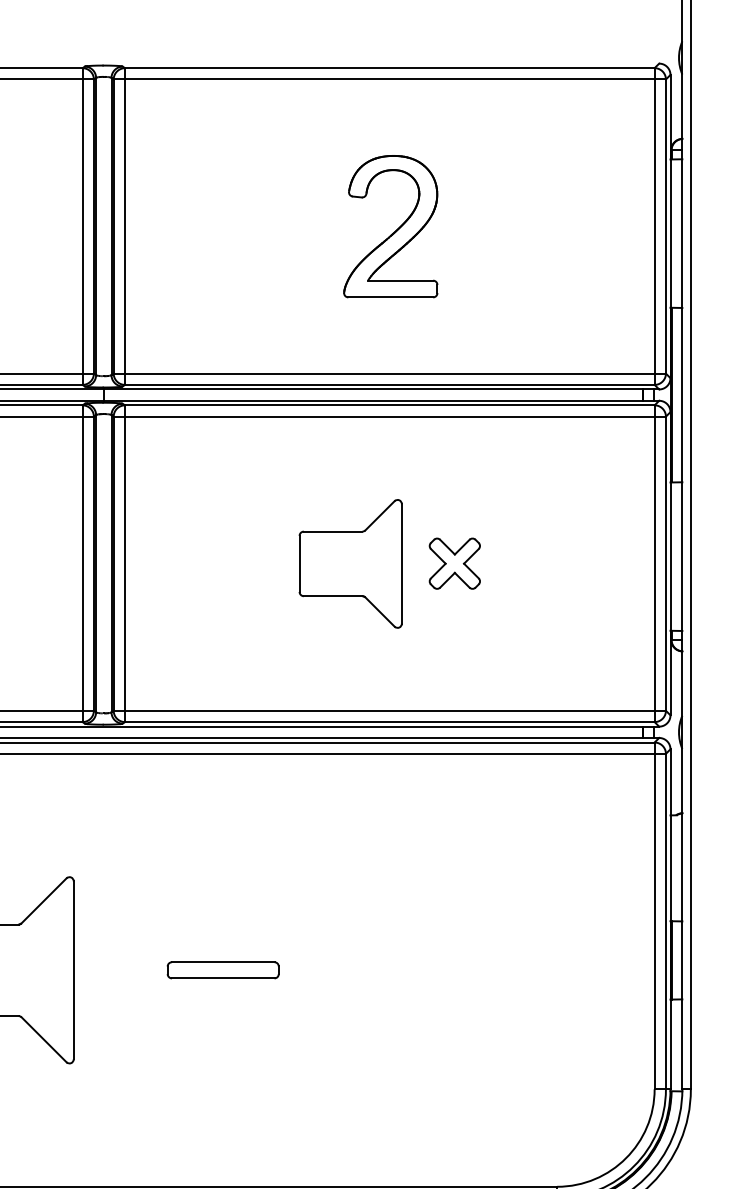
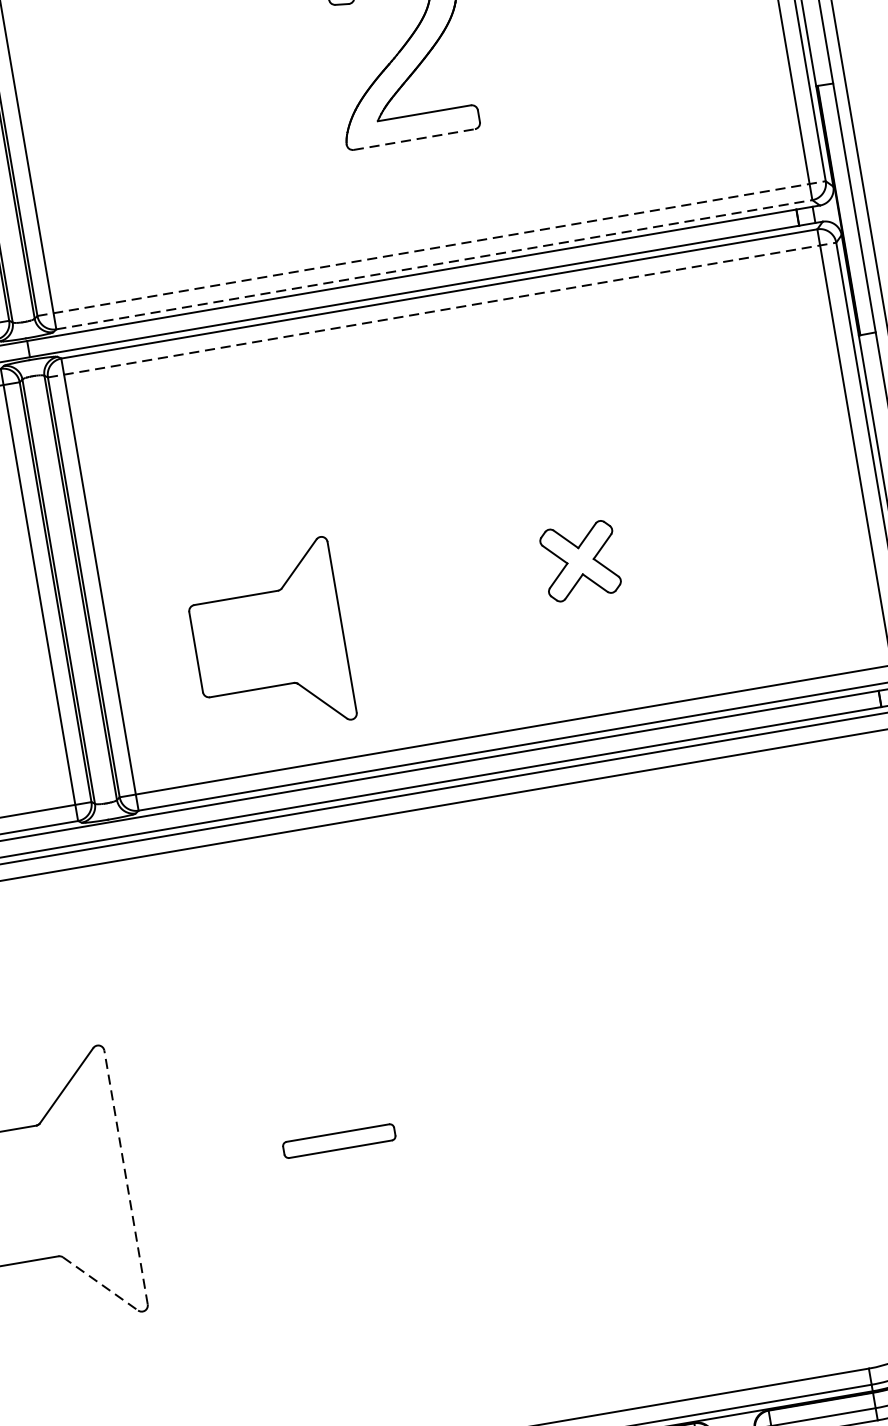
line: (391, 297) -> (415, 139), solid -> dashed
line: (390, 373) -> (432, 248), solid -> dashed
line: (389, 384) -> (433, 264), solid -> dashed
line: (390, 416) -> (443, 309), solid -> dashed
part: (350, 563) -> (268, 639), moved
part: (454, 563) -> (580, 561), moved
line: (73, 970) -> (125, 1177), solid -> dashed
part: (222, 970) -> (338, 1141), size x0.7
line: (44, 1039) -> (101, 1283), solid -> dashed

